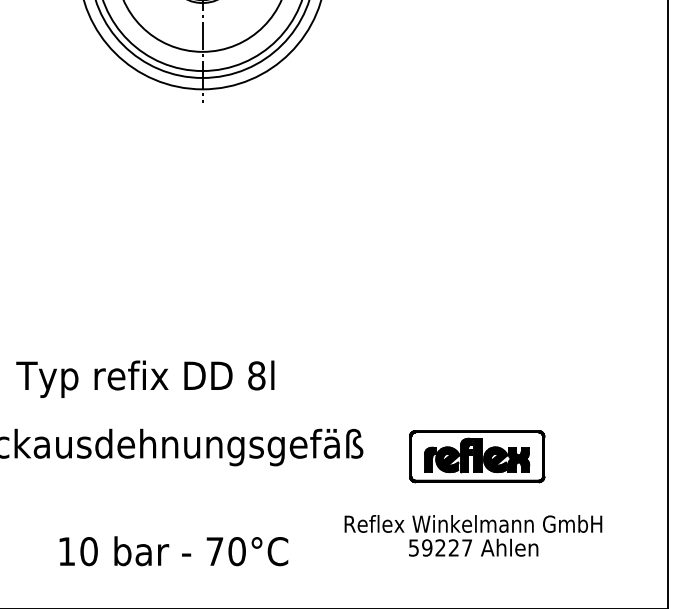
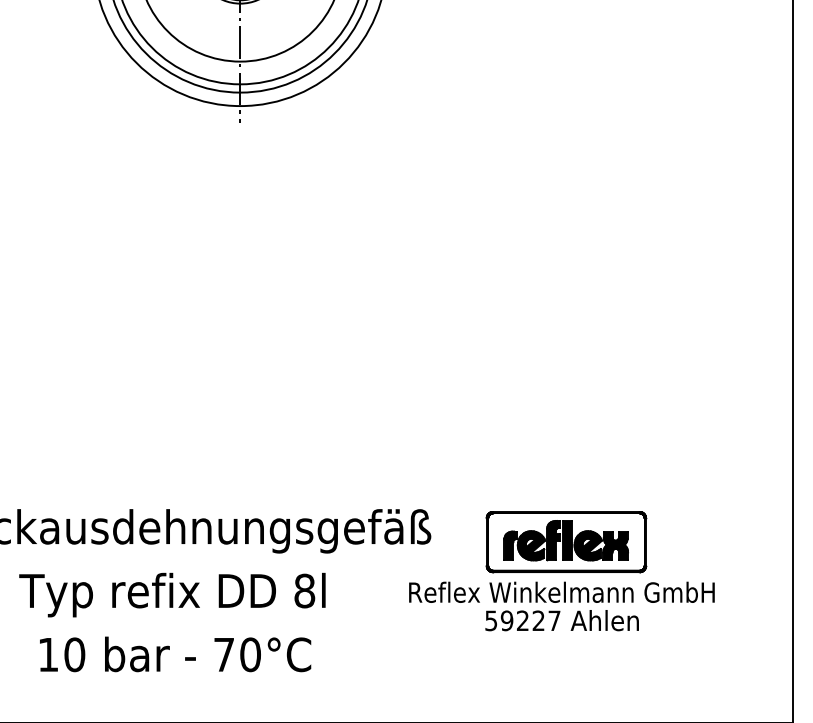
text: (145, 378) -> (172, 594), moved
text: (473, 535) -> (562, 606), moved
text: (173, 551) -> (175, 654), moved

